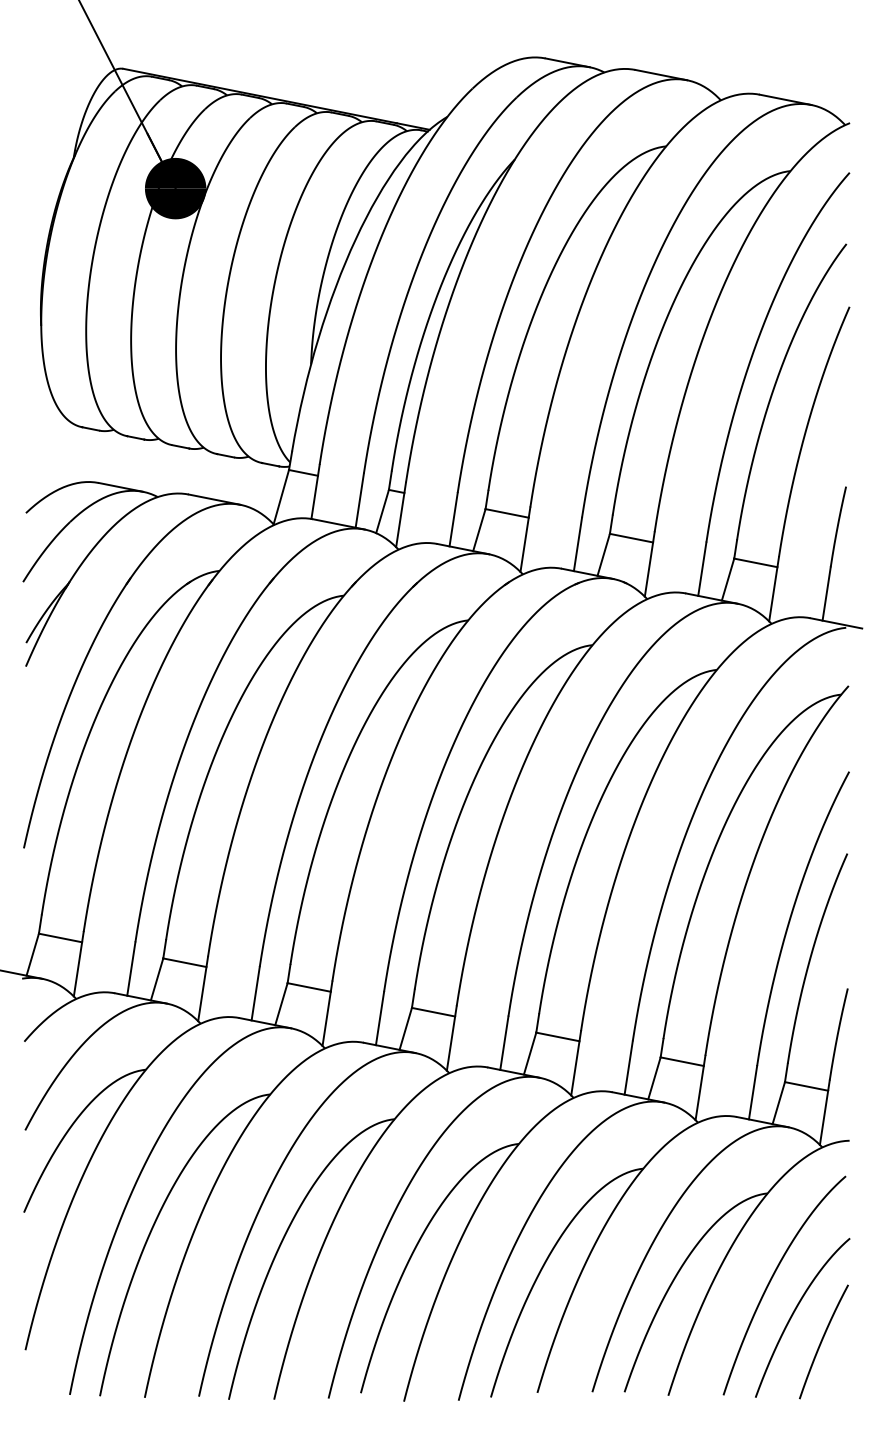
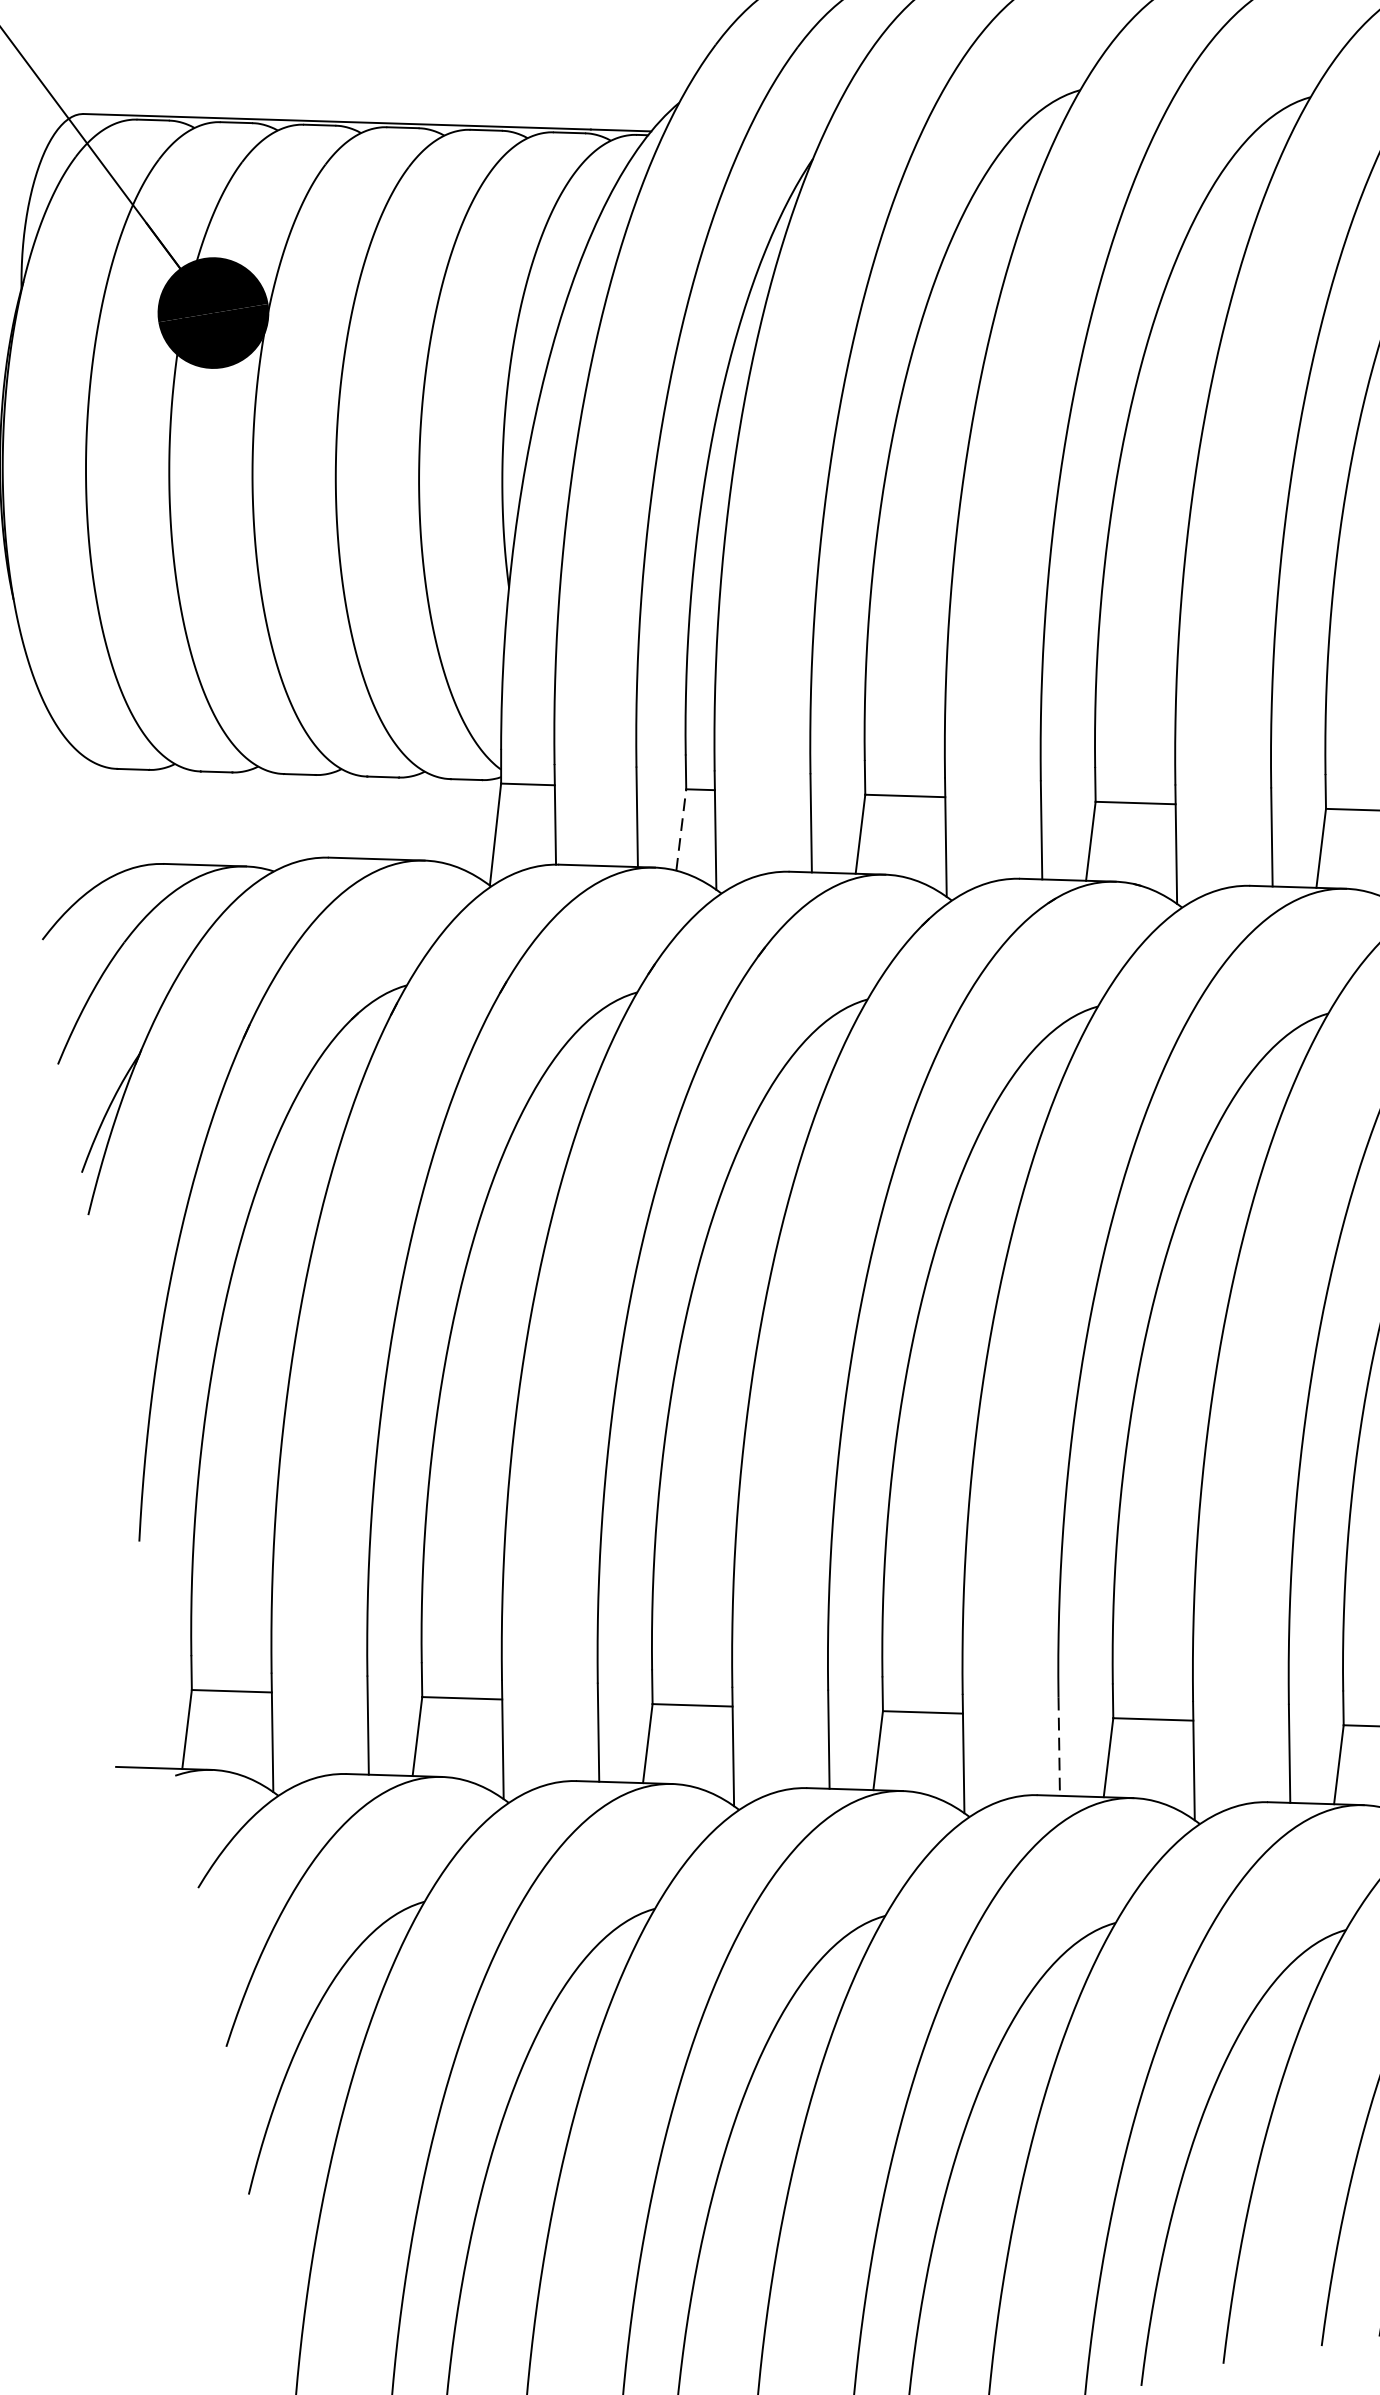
line: (382, 511) -> (681, 829), solid -> dashed
line: (504, 1043) -> (1059, 1747), solid -> dashed

